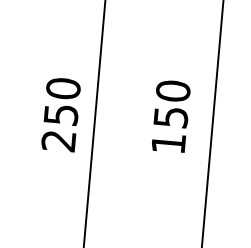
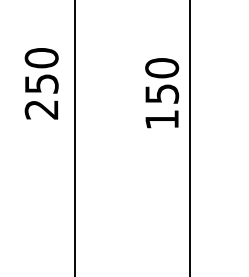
text: (60, 114) -> (41, 83), moved
text: (171, 116) -> (162, 93), moved

